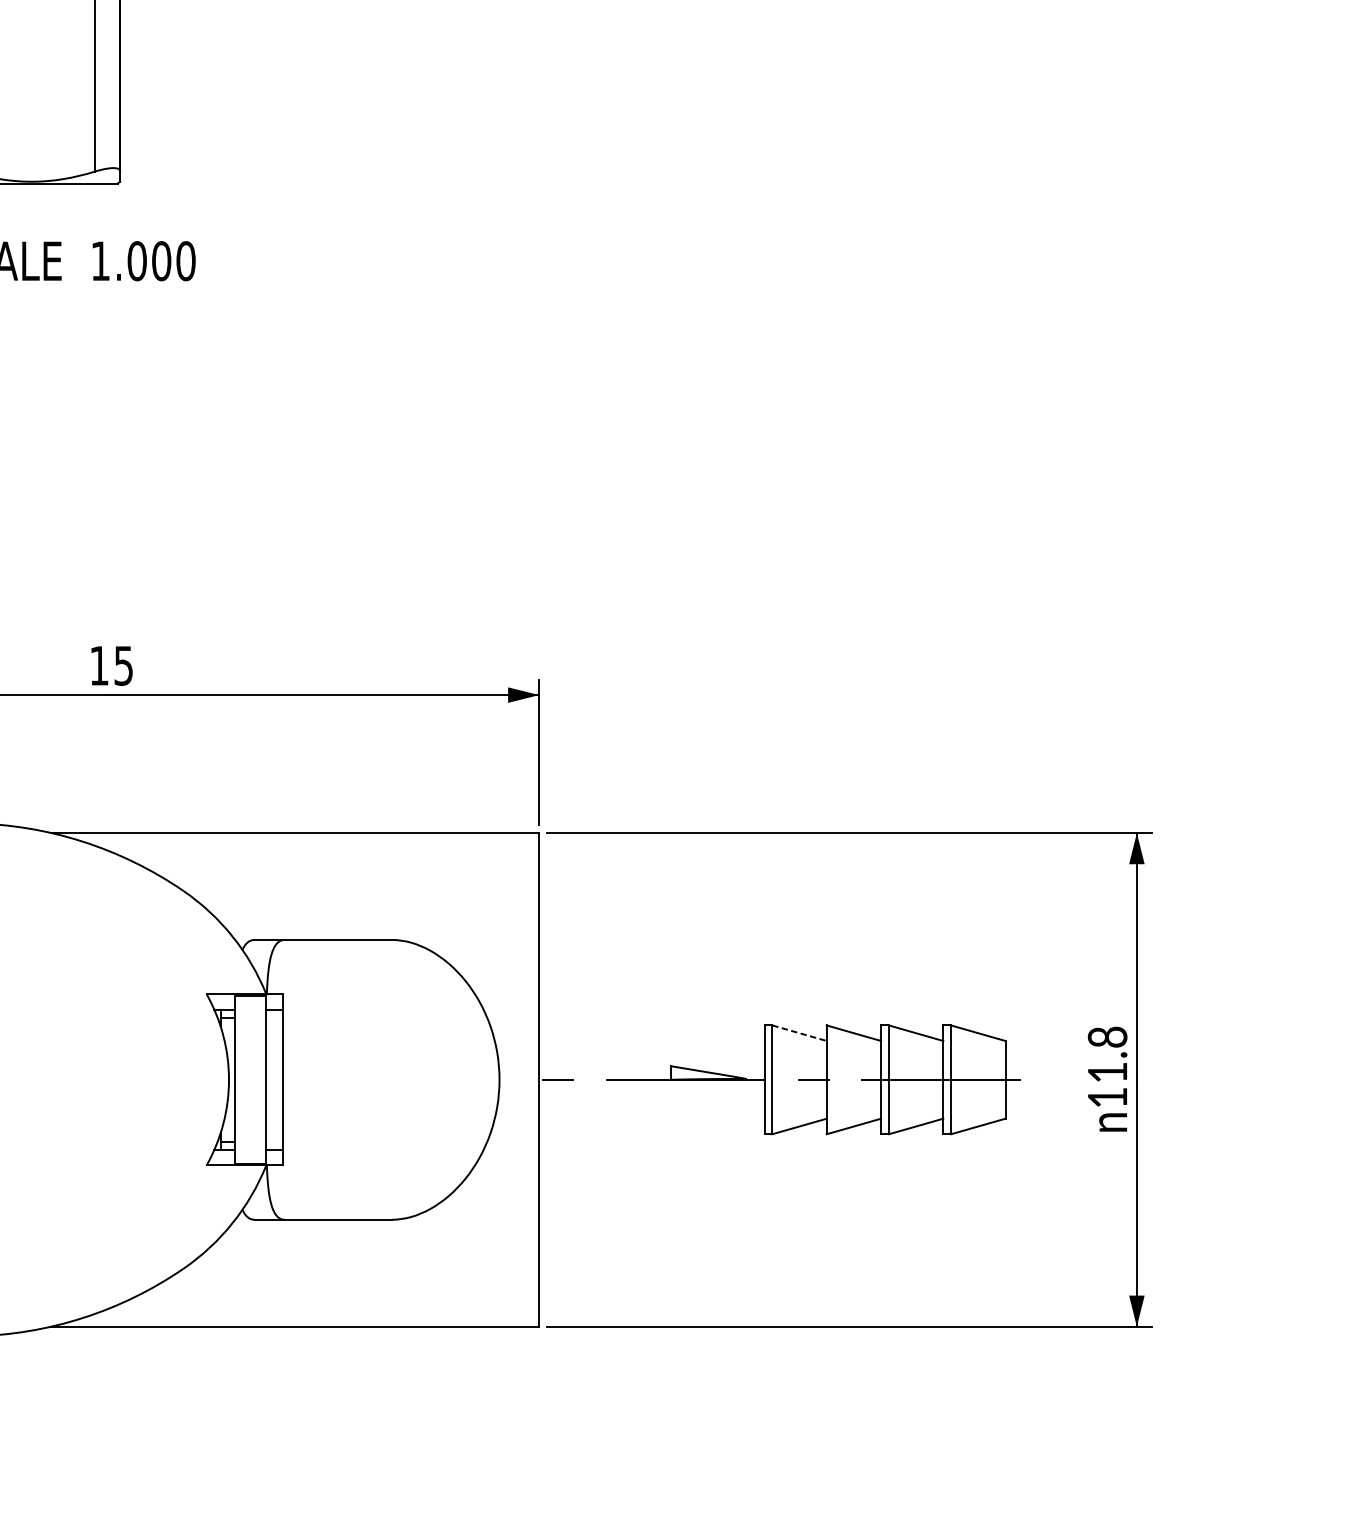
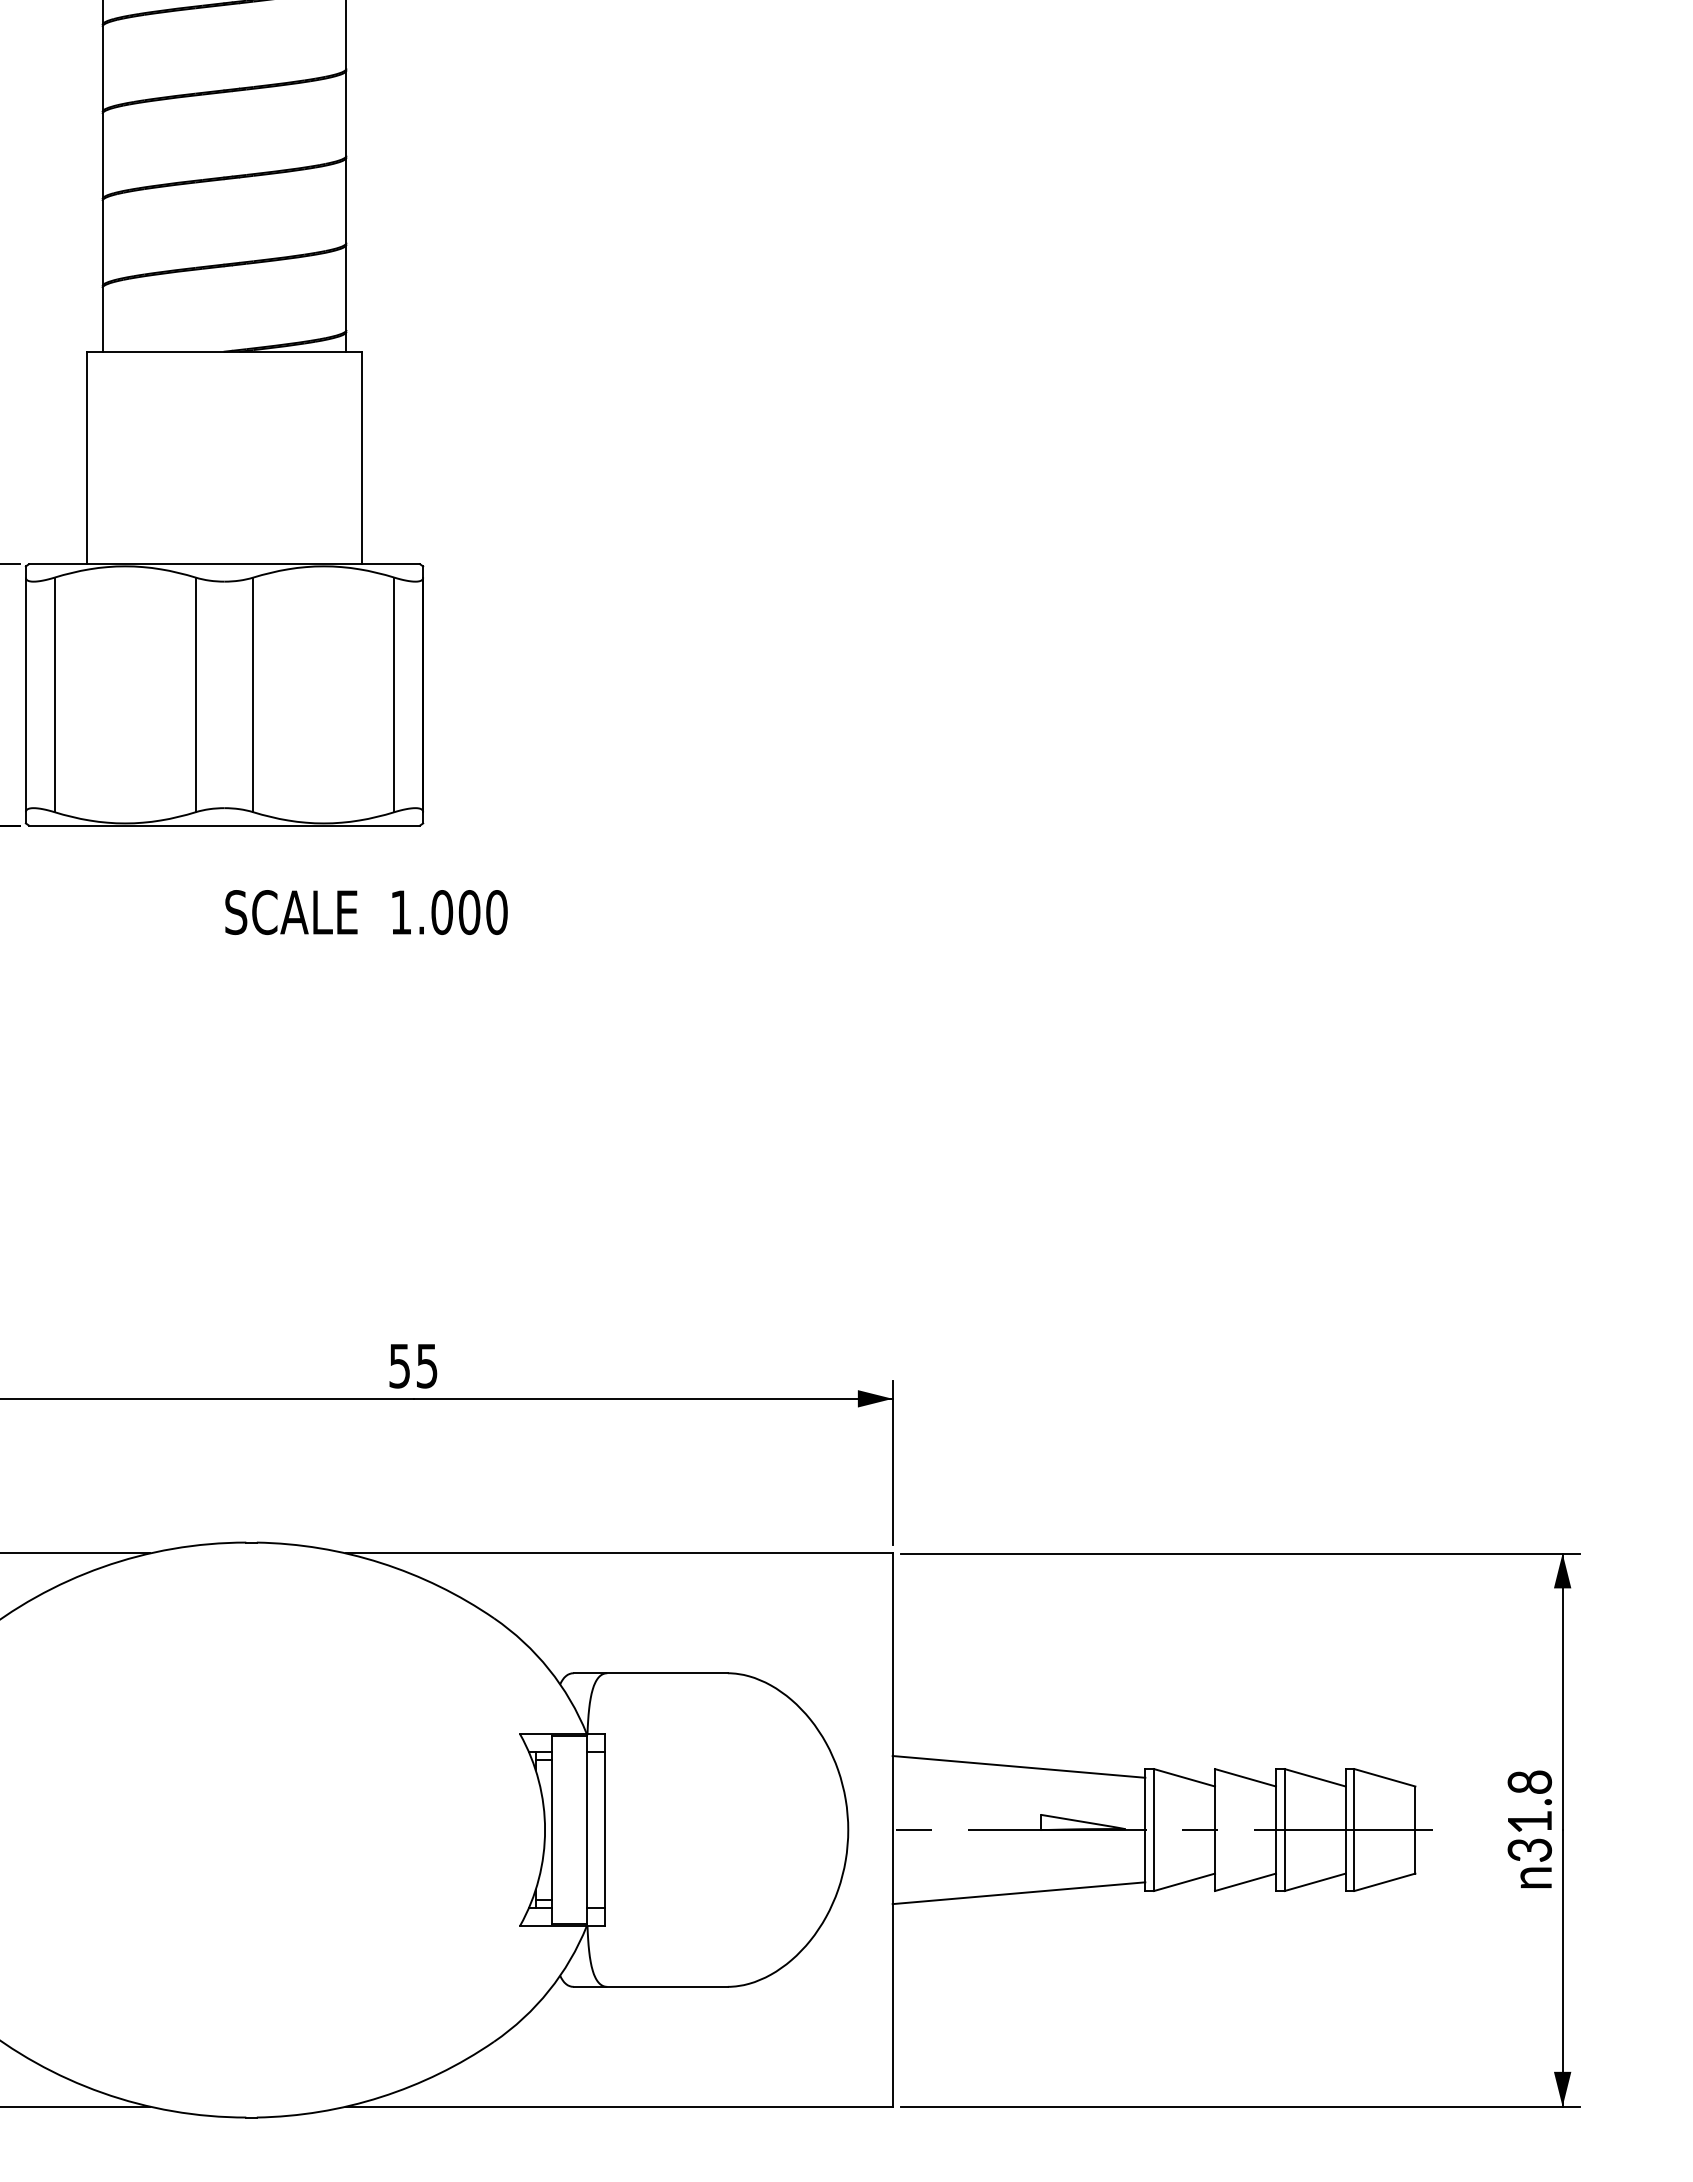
text: (99, 666) -> (399, 1366), 15 -> 55
line: (651, 1023) -> (1018, 1766), added
line: (799, 1032) -> (1184, 1777), dashed -> solid
text: (1107, 1097) -> (1529, 1849), 11.8 -> 31.8
line: (651, 1136) -> (1018, 1893), added

